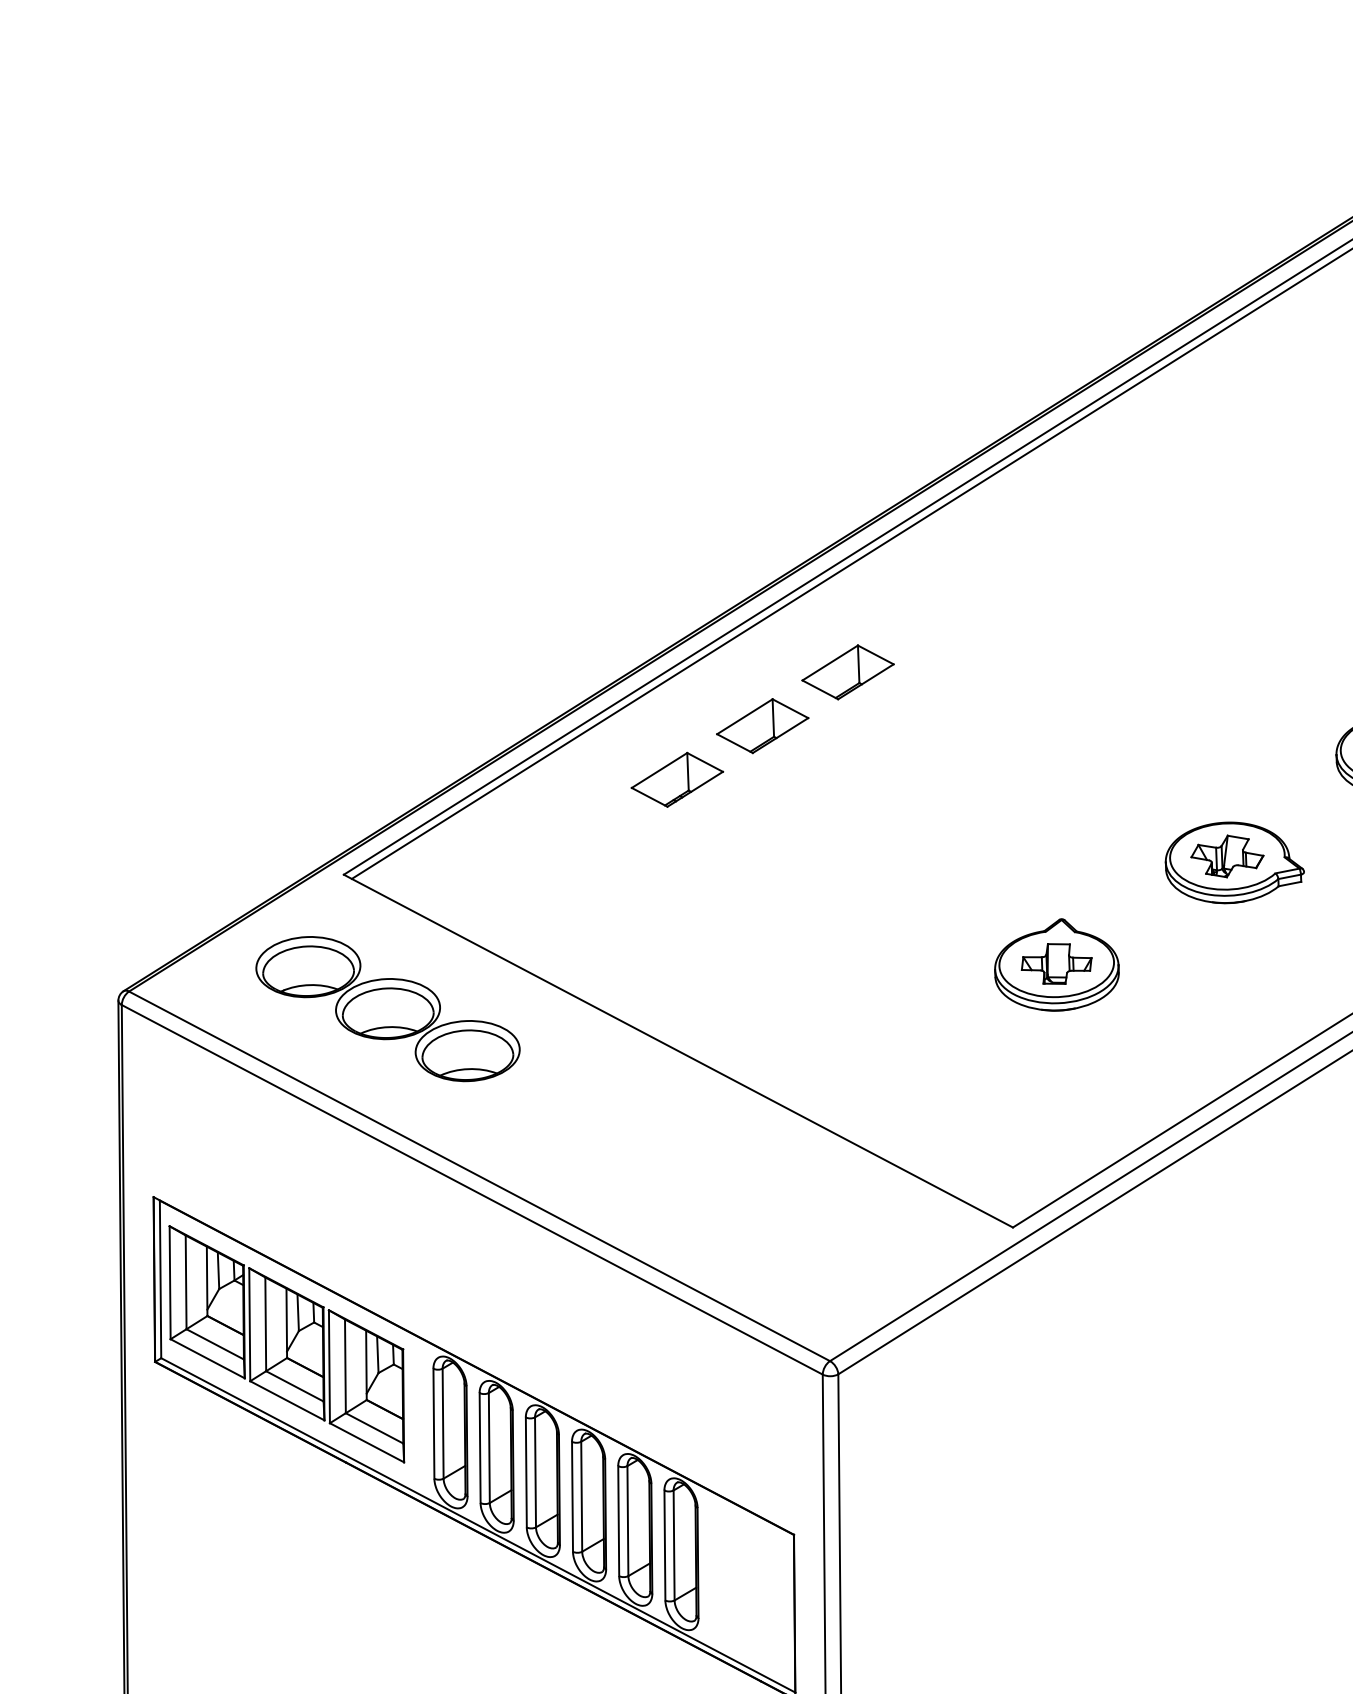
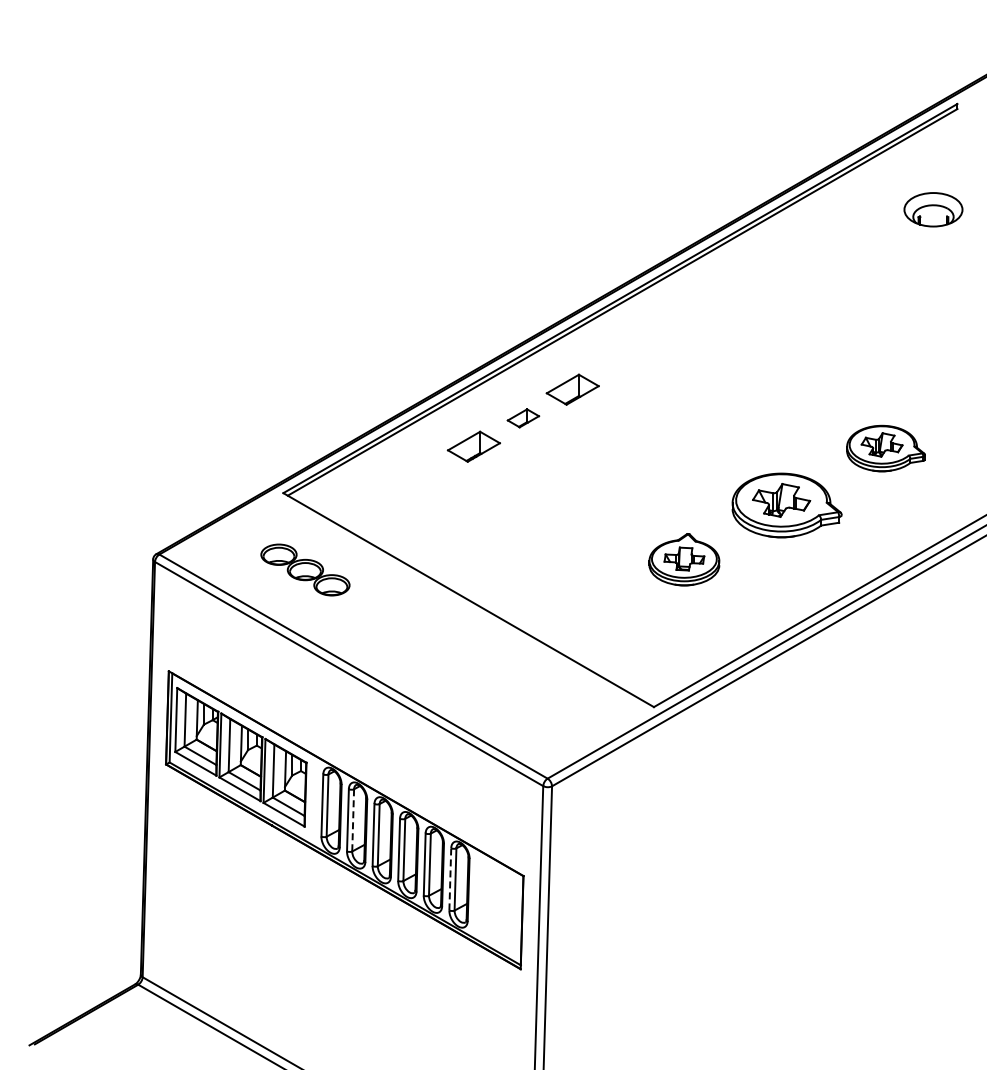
part: (762, 726) -> (523, 418), size x0.6
part: (1235, 862) -> (787, 505), size x1.4
part: (388, 1008) -> (305, 569), size x0.6
line: (489, 1448) -> (353, 820), solid -> dashed
line: (665, 1544) -> (450, 878), solid -> dashed

